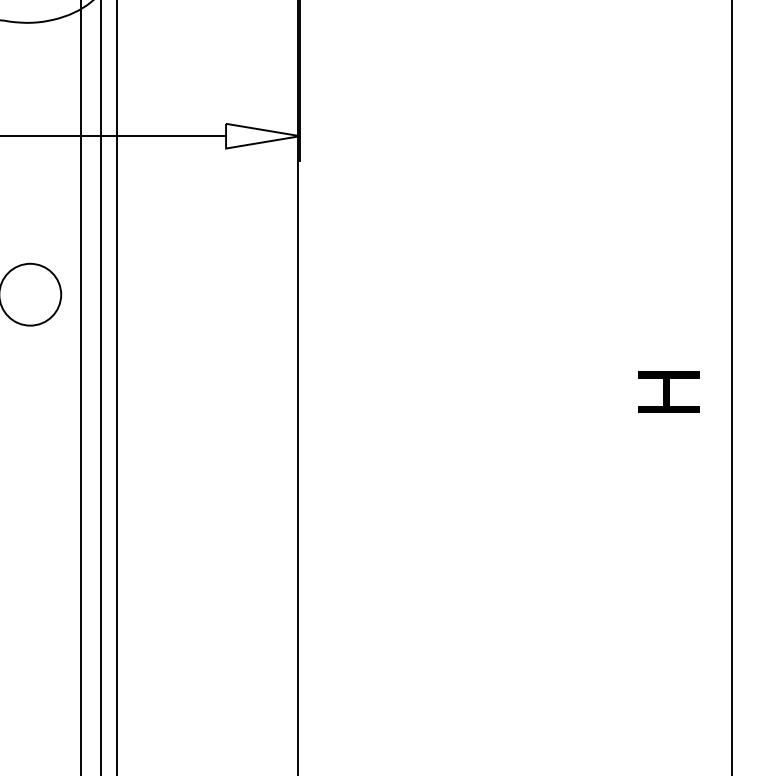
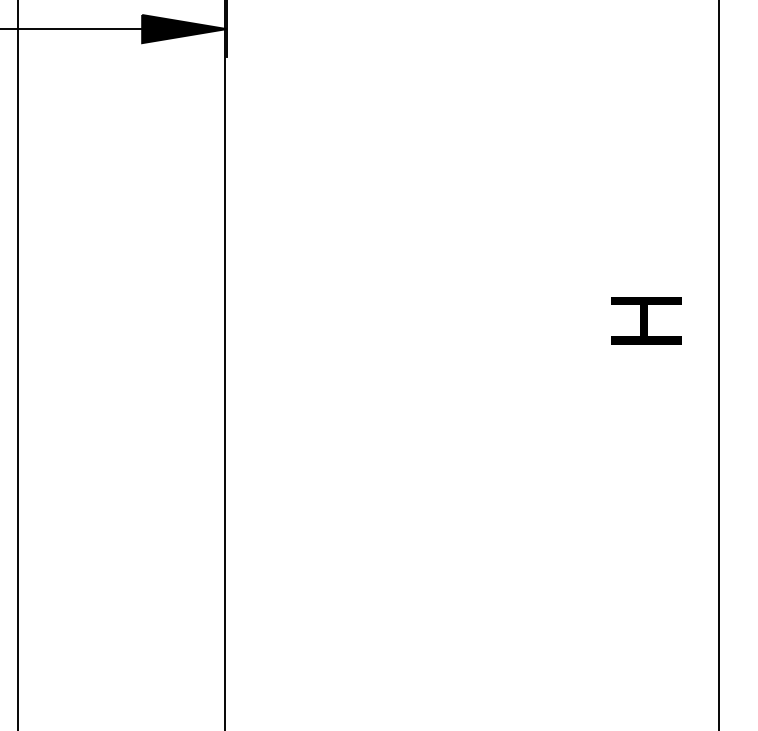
fill: (263, 135) -> (184, 28), added

